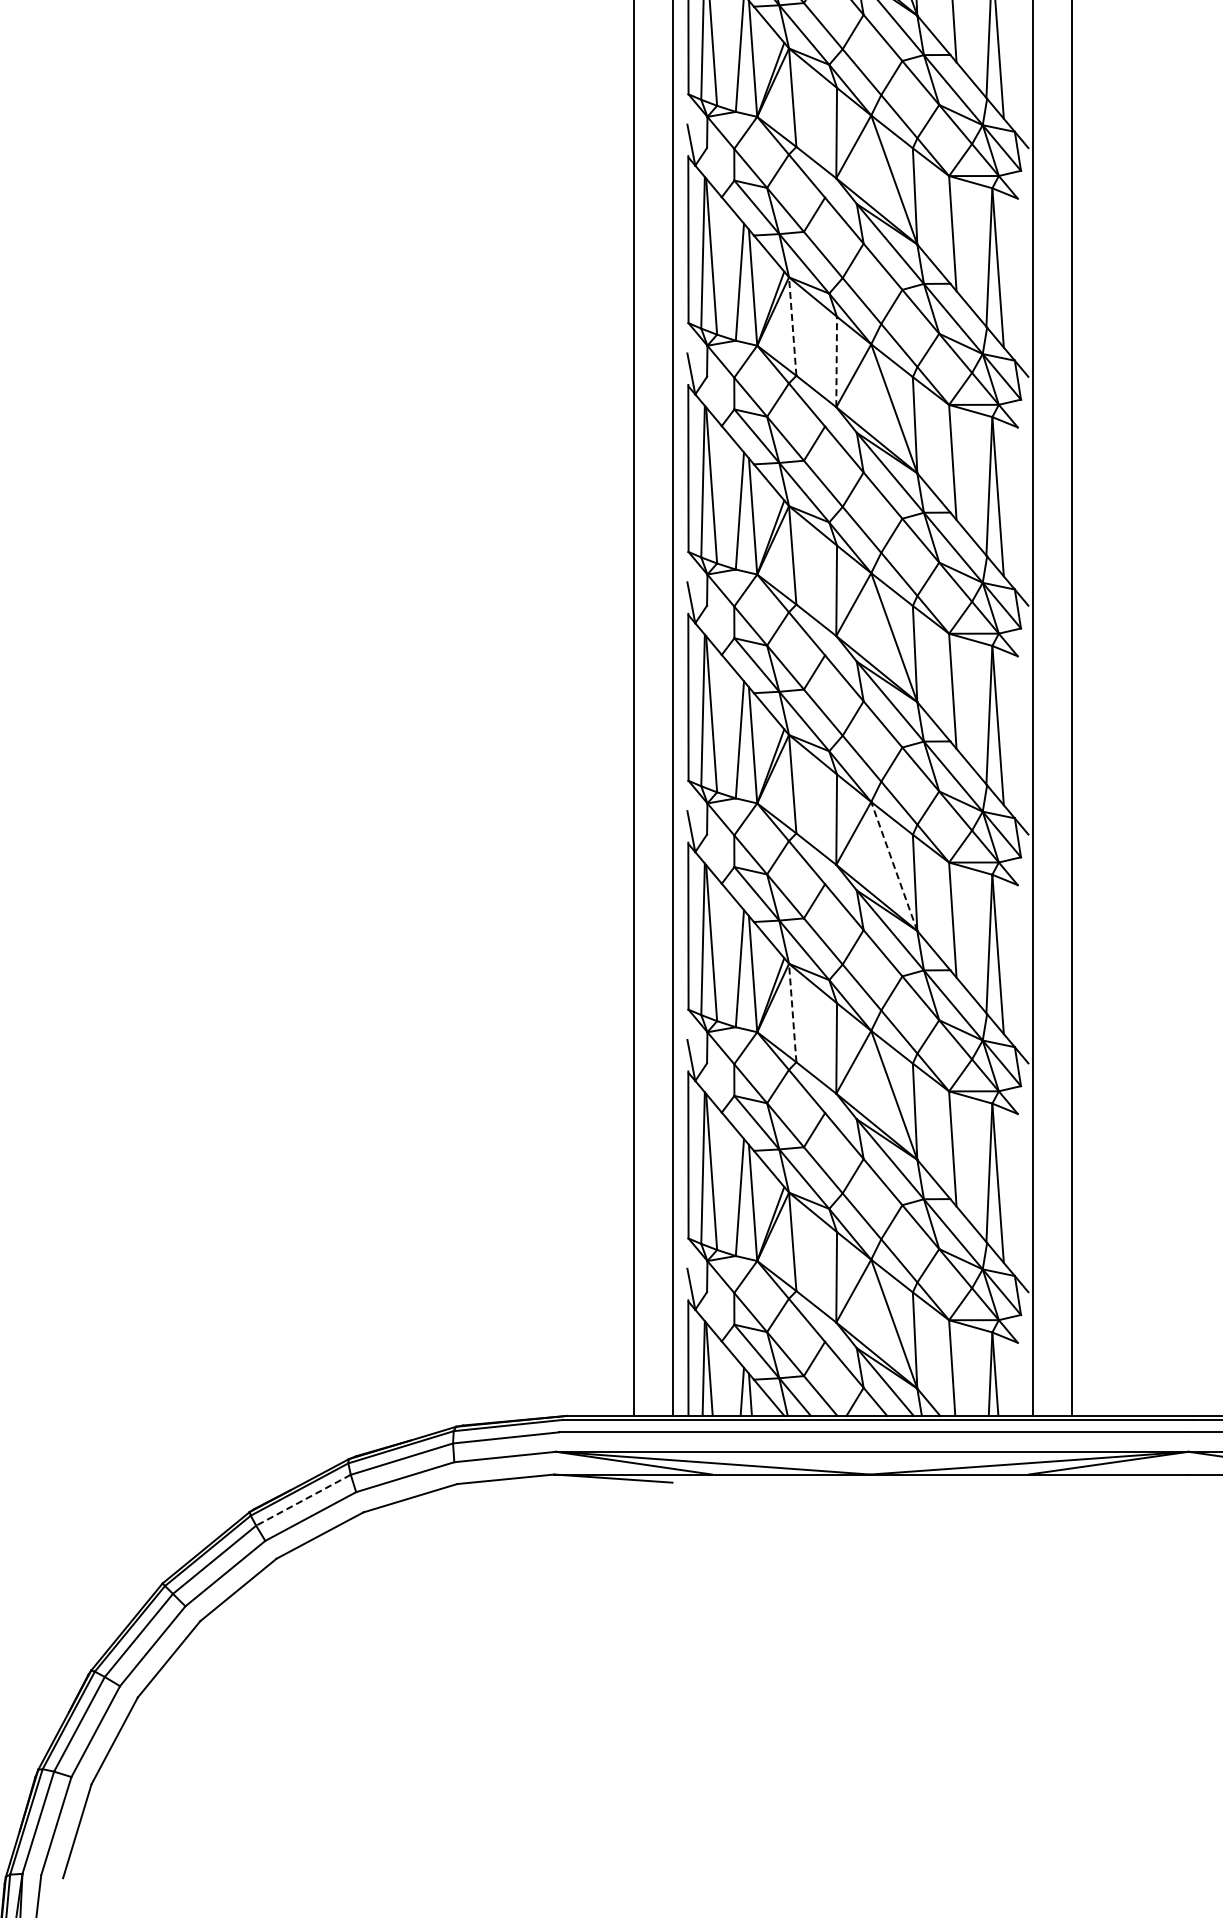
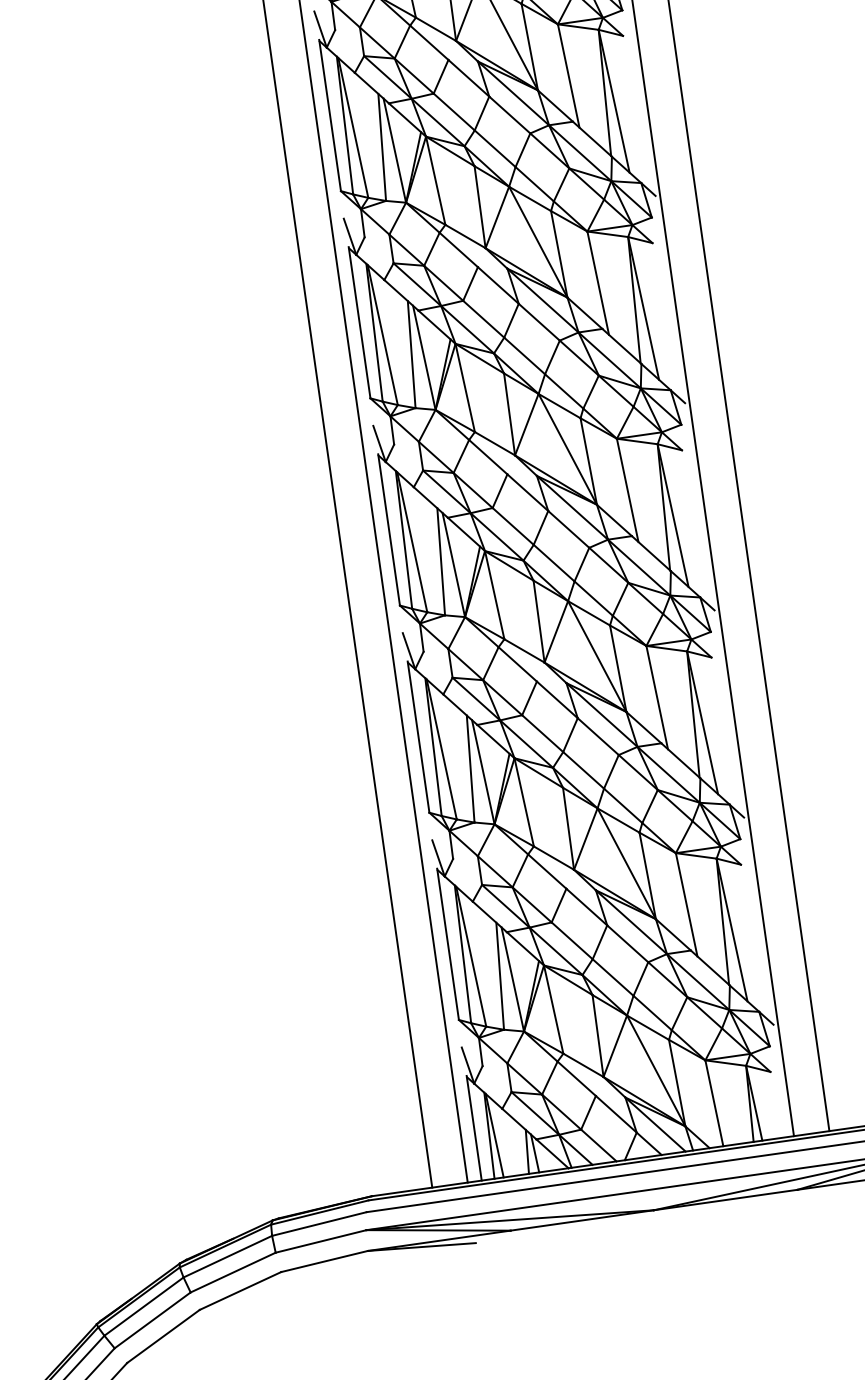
line: (792, 326) -> (435, 180), dashed -> solid
line: (836, 361) -> (479, 206), dashed -> solid
line: (894, 866) -> (597, 656), dashed -> solid
line: (792, 1012) -> (523, 801), dashed -> solid
line: (303, 1500) -> (144, 1306), dashed -> solid

